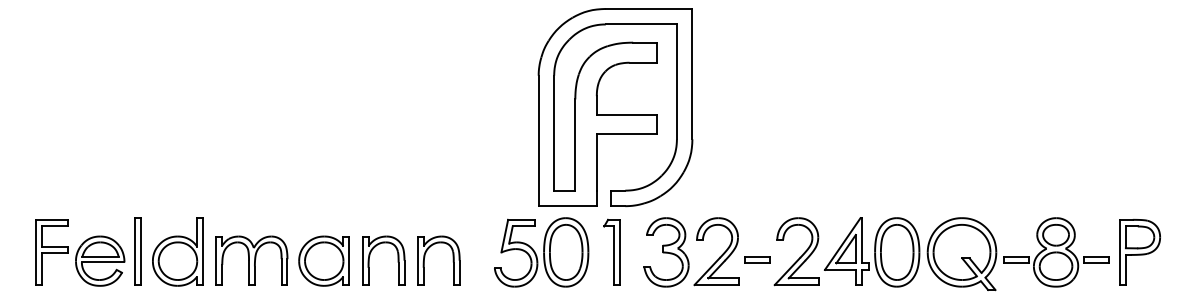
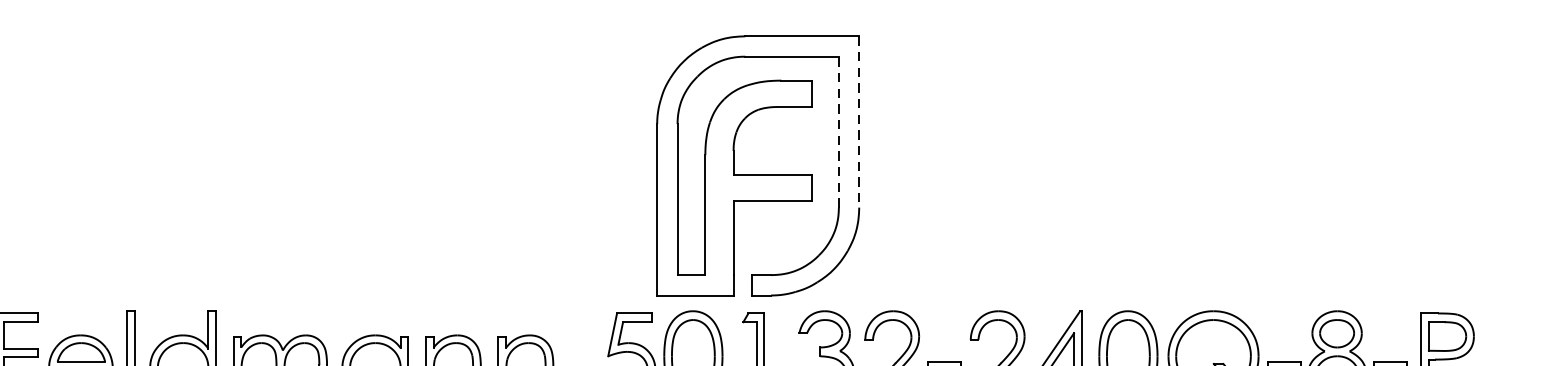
line: (692, 74) -> (859, 122), solid -> dashed
line: (676, 81) -> (838, 131), solid -> dashed

